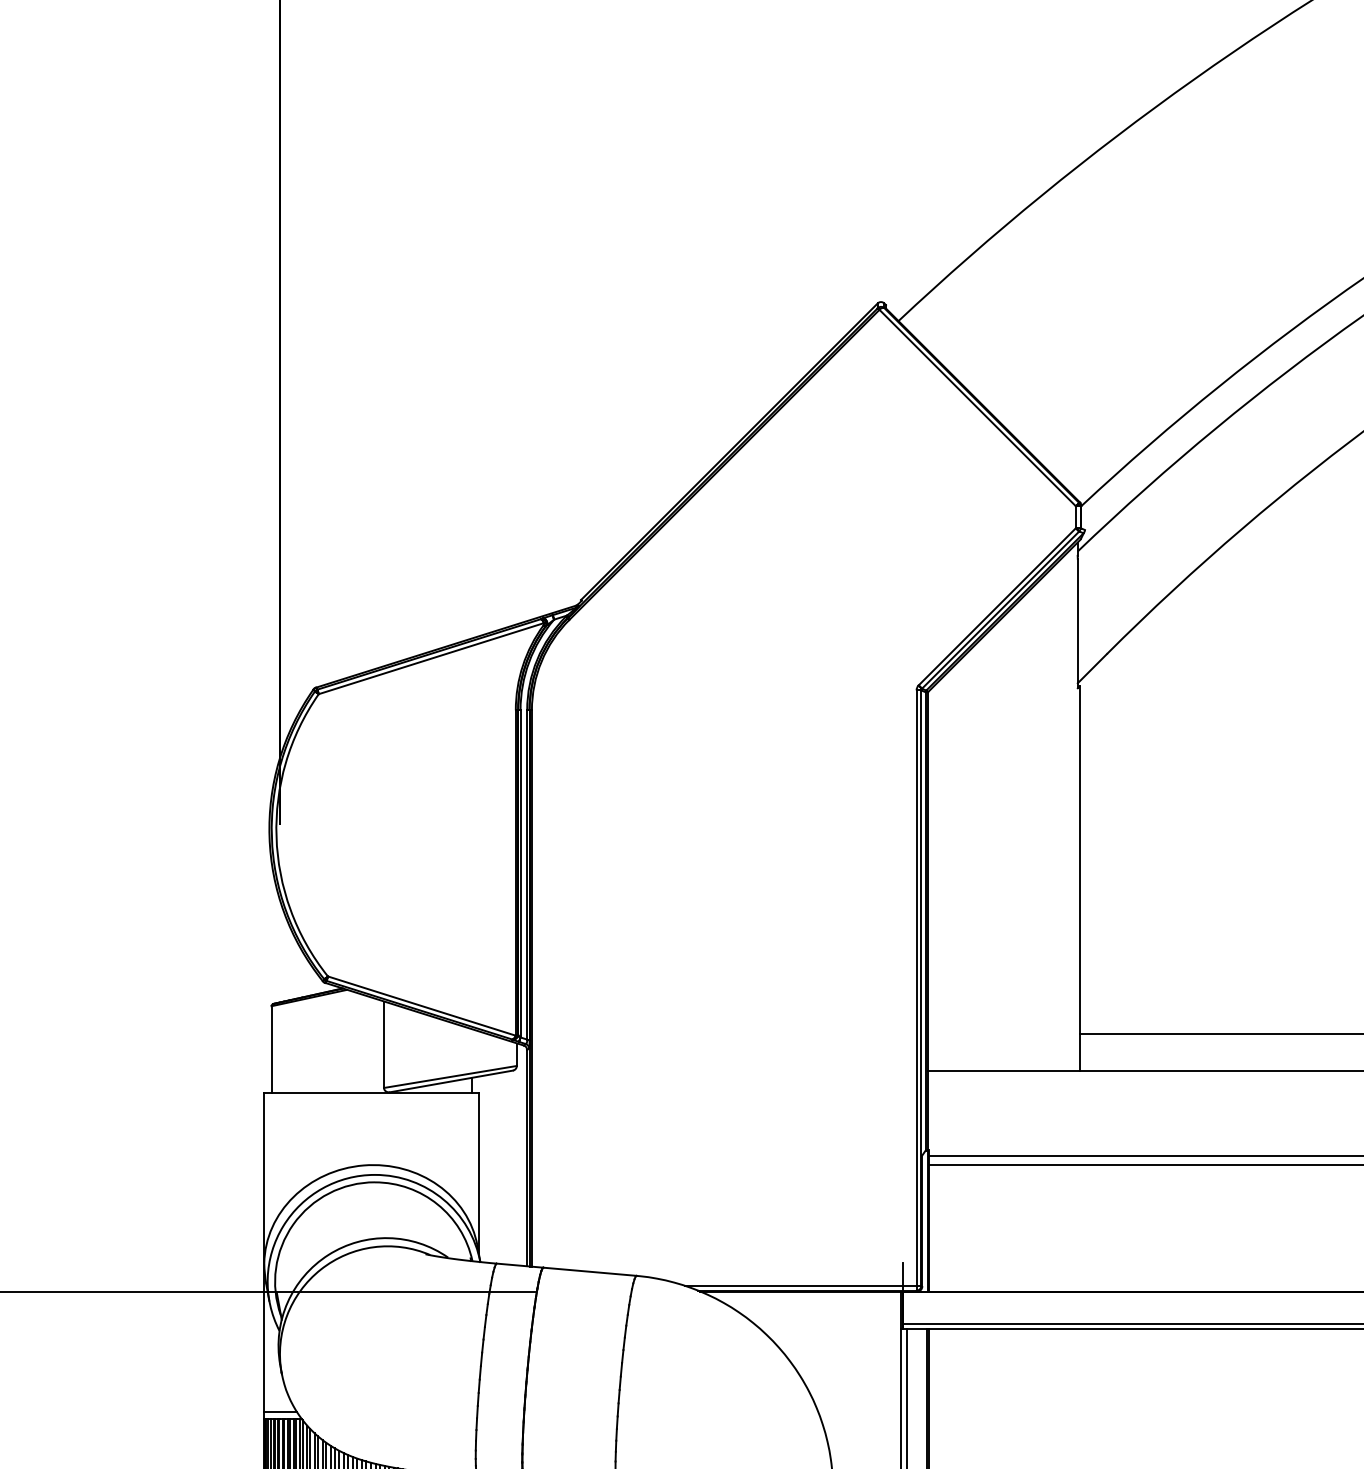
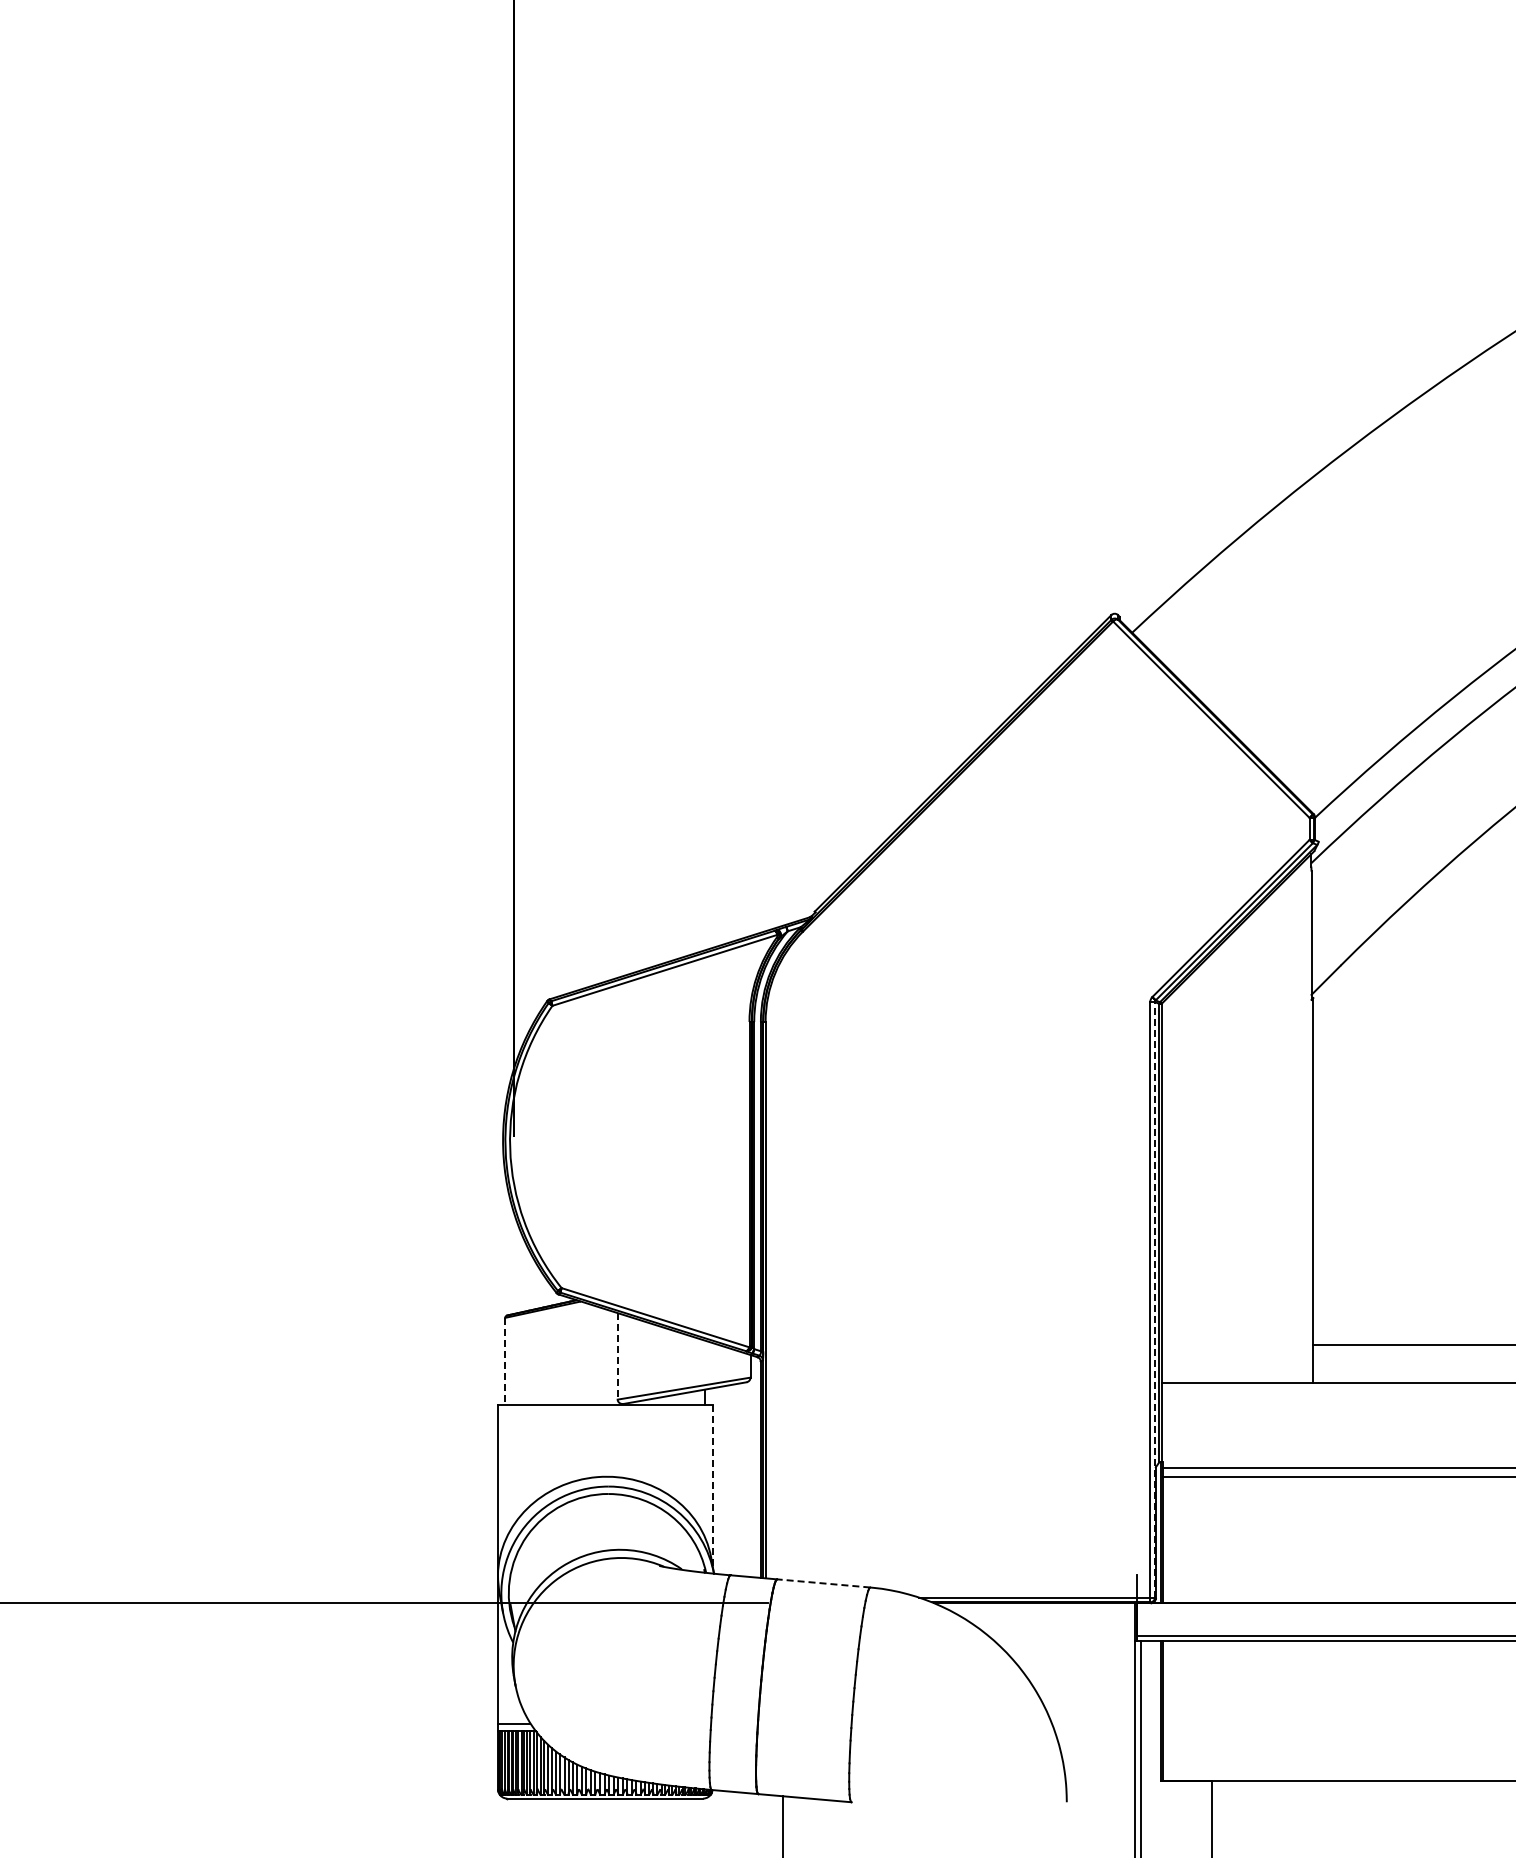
line: (920, 987) -> (1154, 1299), solid -> dashed
line: (383, 1044) -> (617, 1356), solid -> dashed
line: (271, 1049) -> (505, 1361), solid -> dashed
line: (478, 1172) -> (712, 1484), solid -> dashed
line: (589, 1271) -> (823, 1583), solid -> dashed

